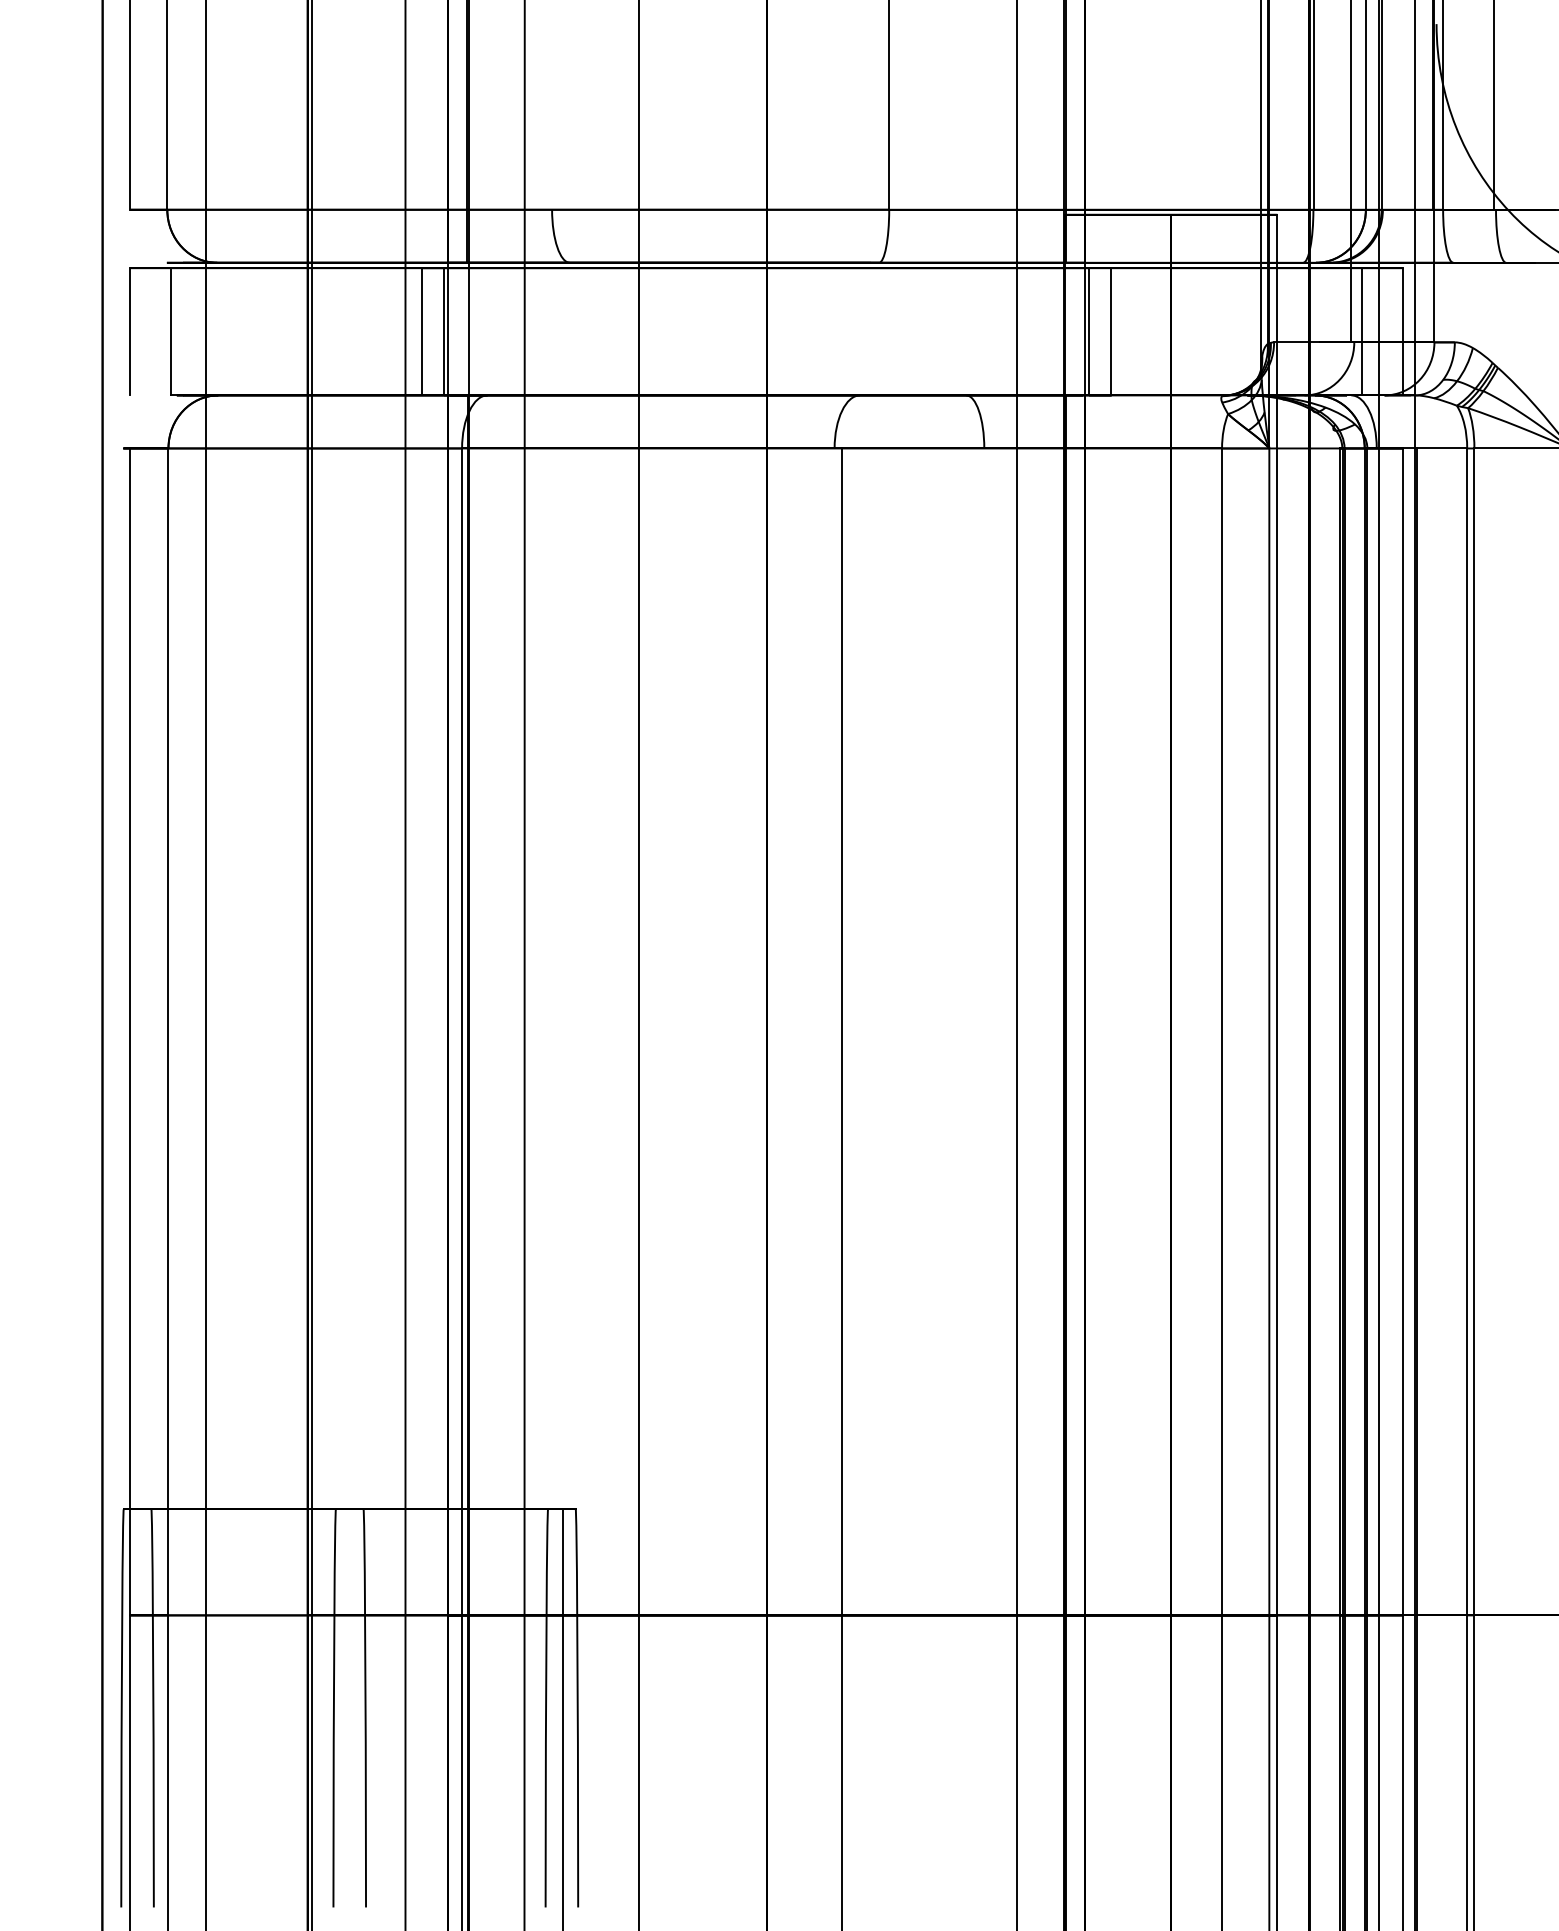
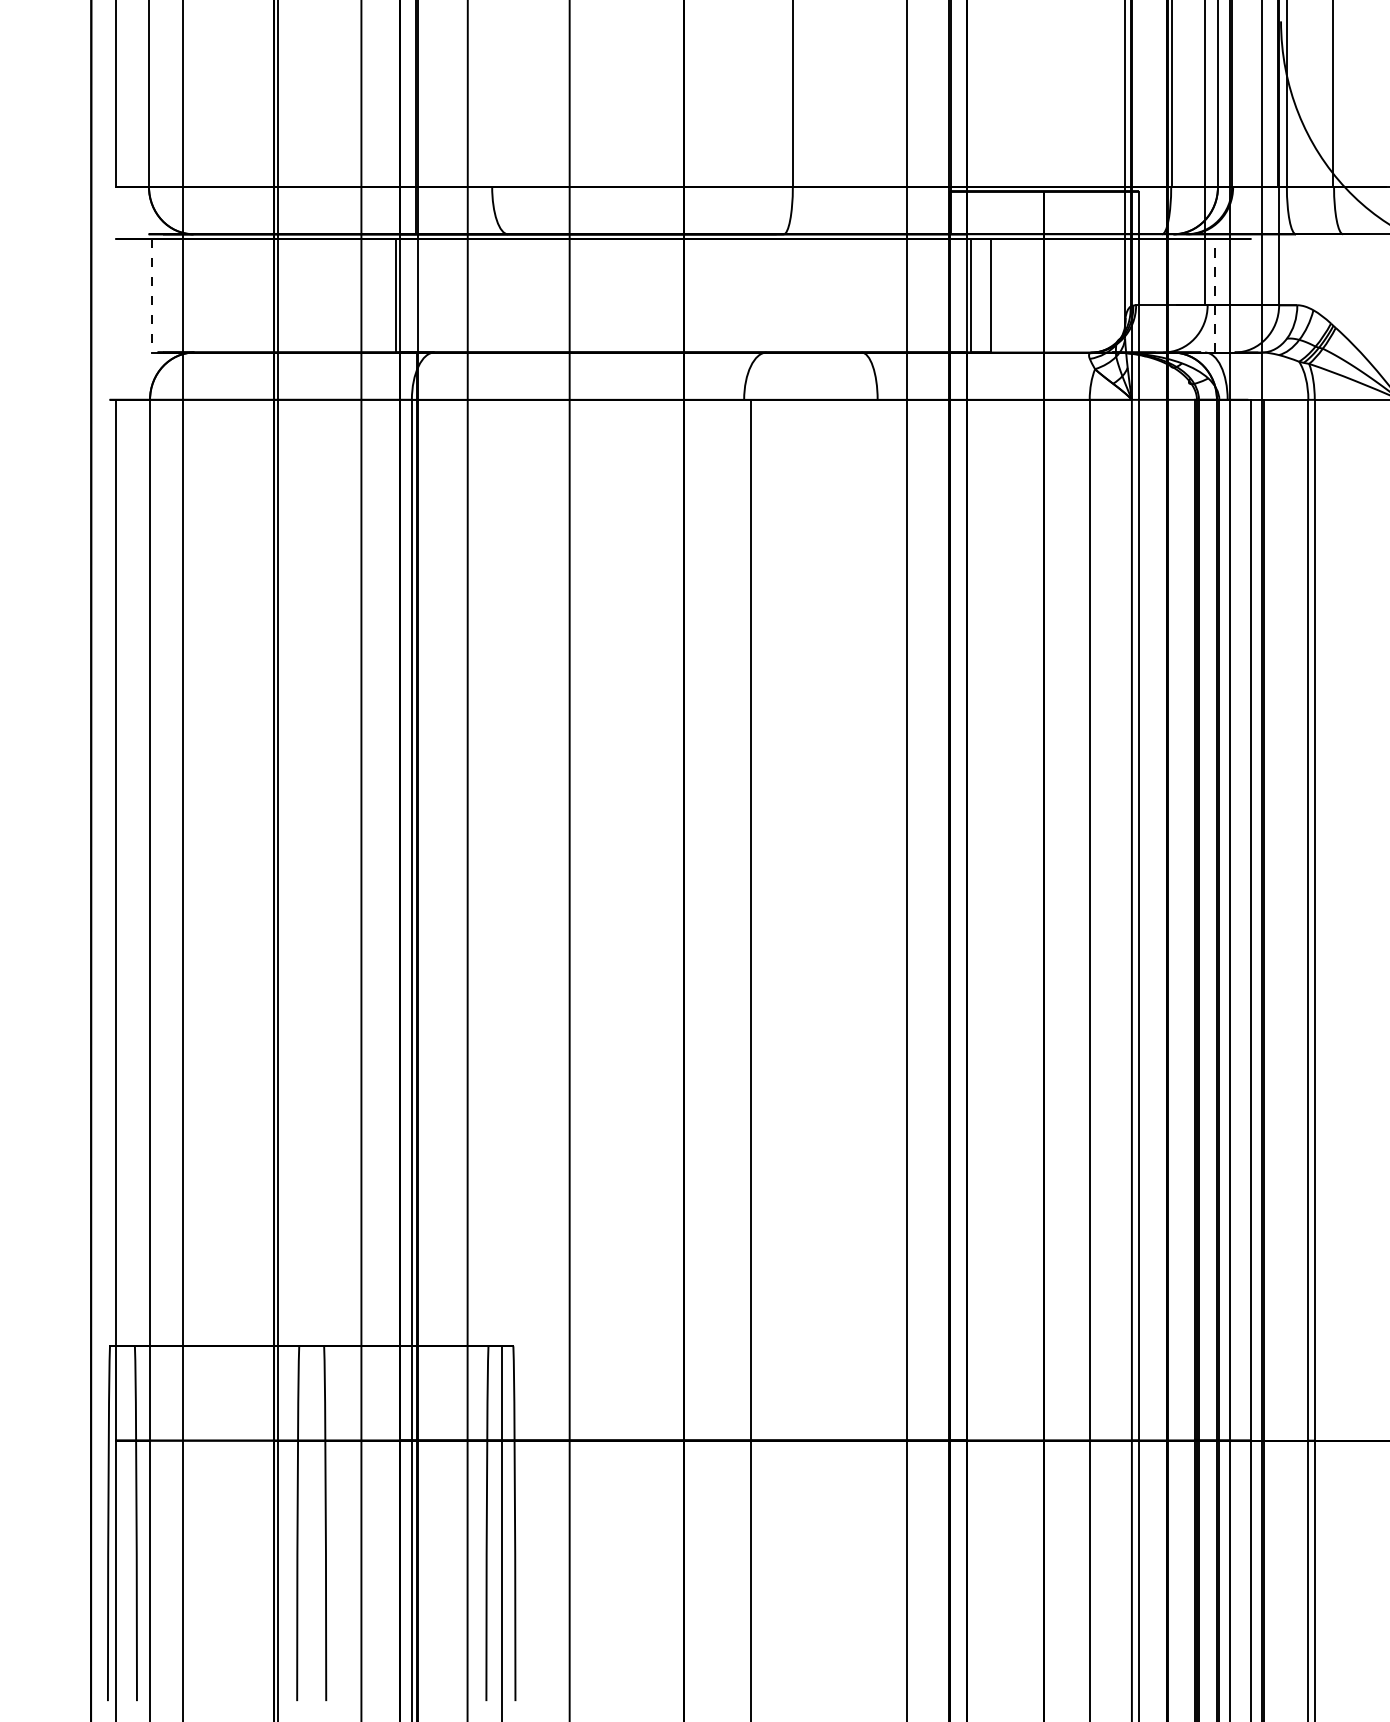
line: (130, 331) -> (116, 295), removed
line: (171, 331) -> (152, 295), solid -> dashed
line: (421, 331) -> (375, 295), removed
line: (1361, 331) -> (1214, 295), solid -> dashed
line: (1403, 331) -> (1251, 295), removed

